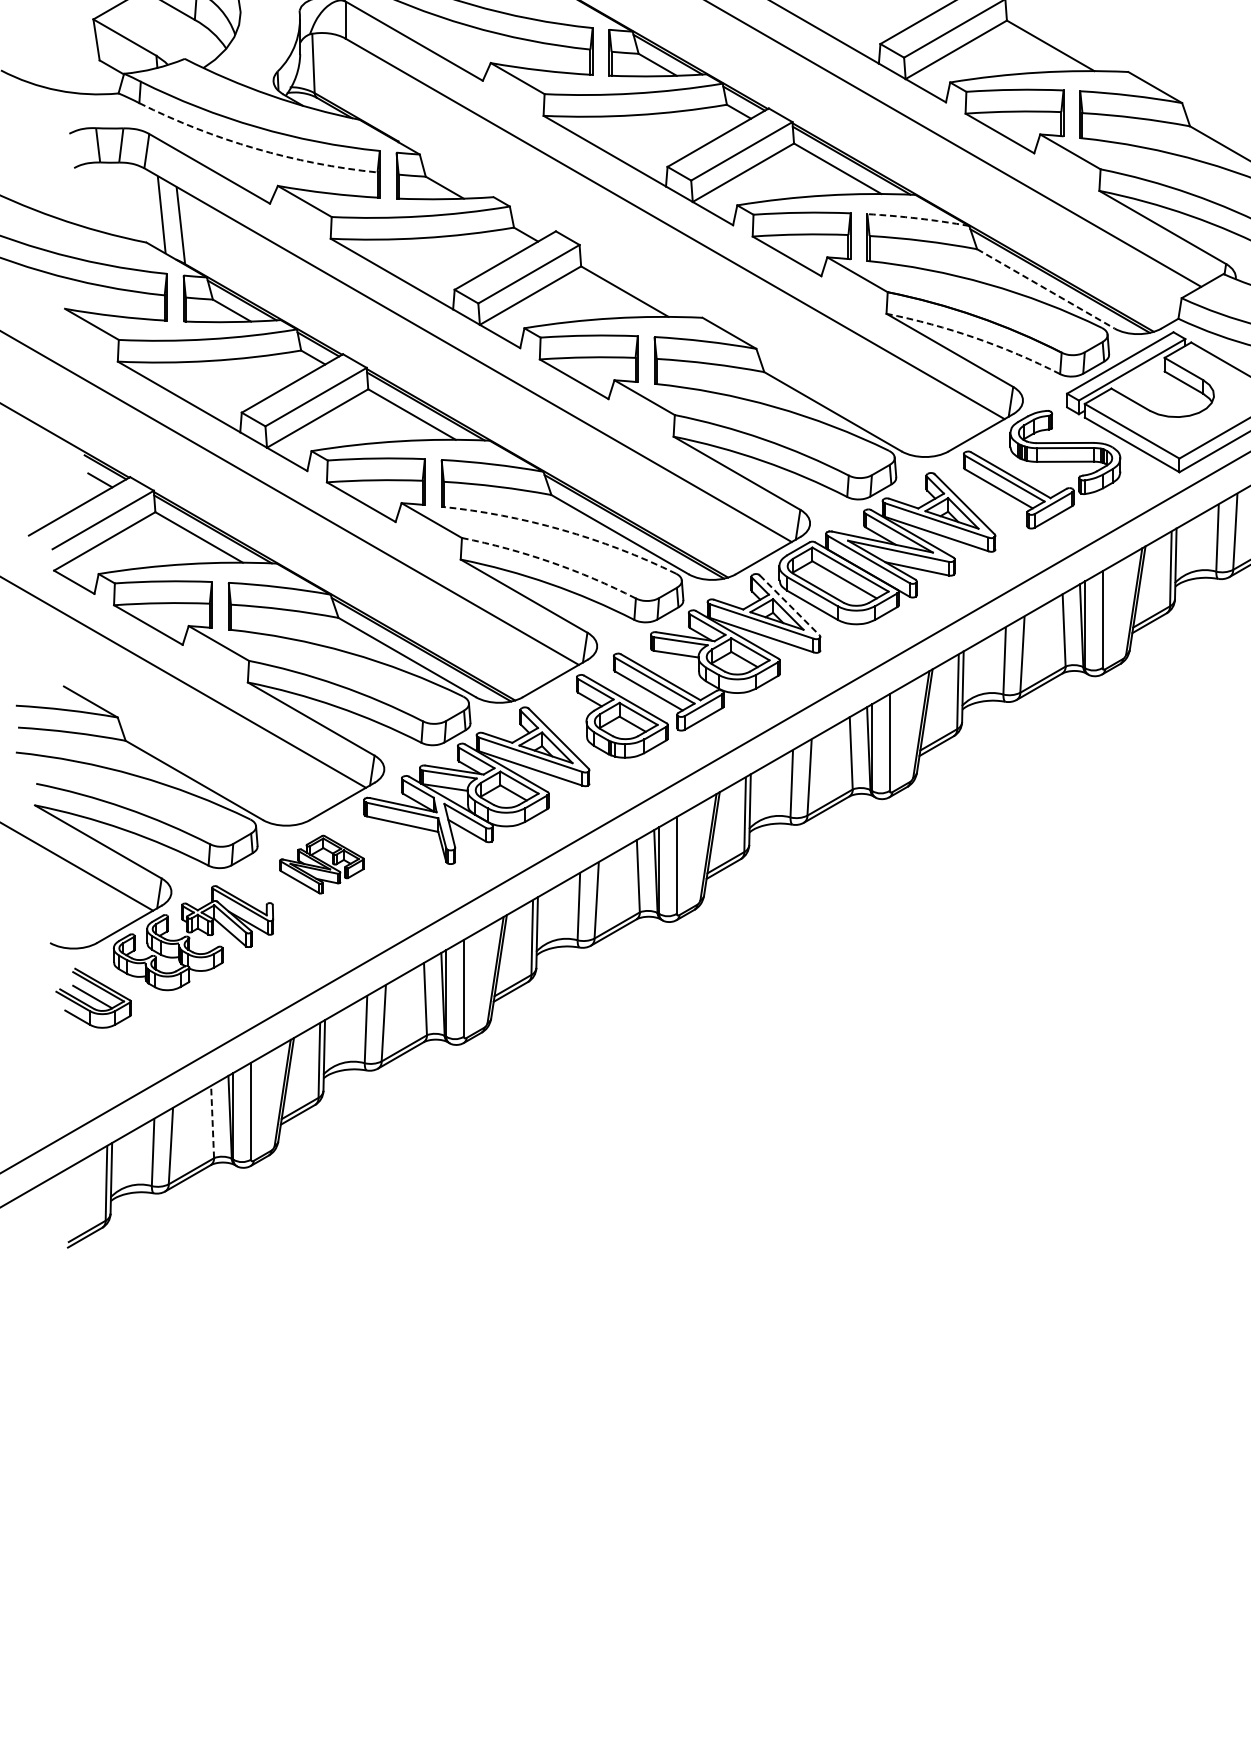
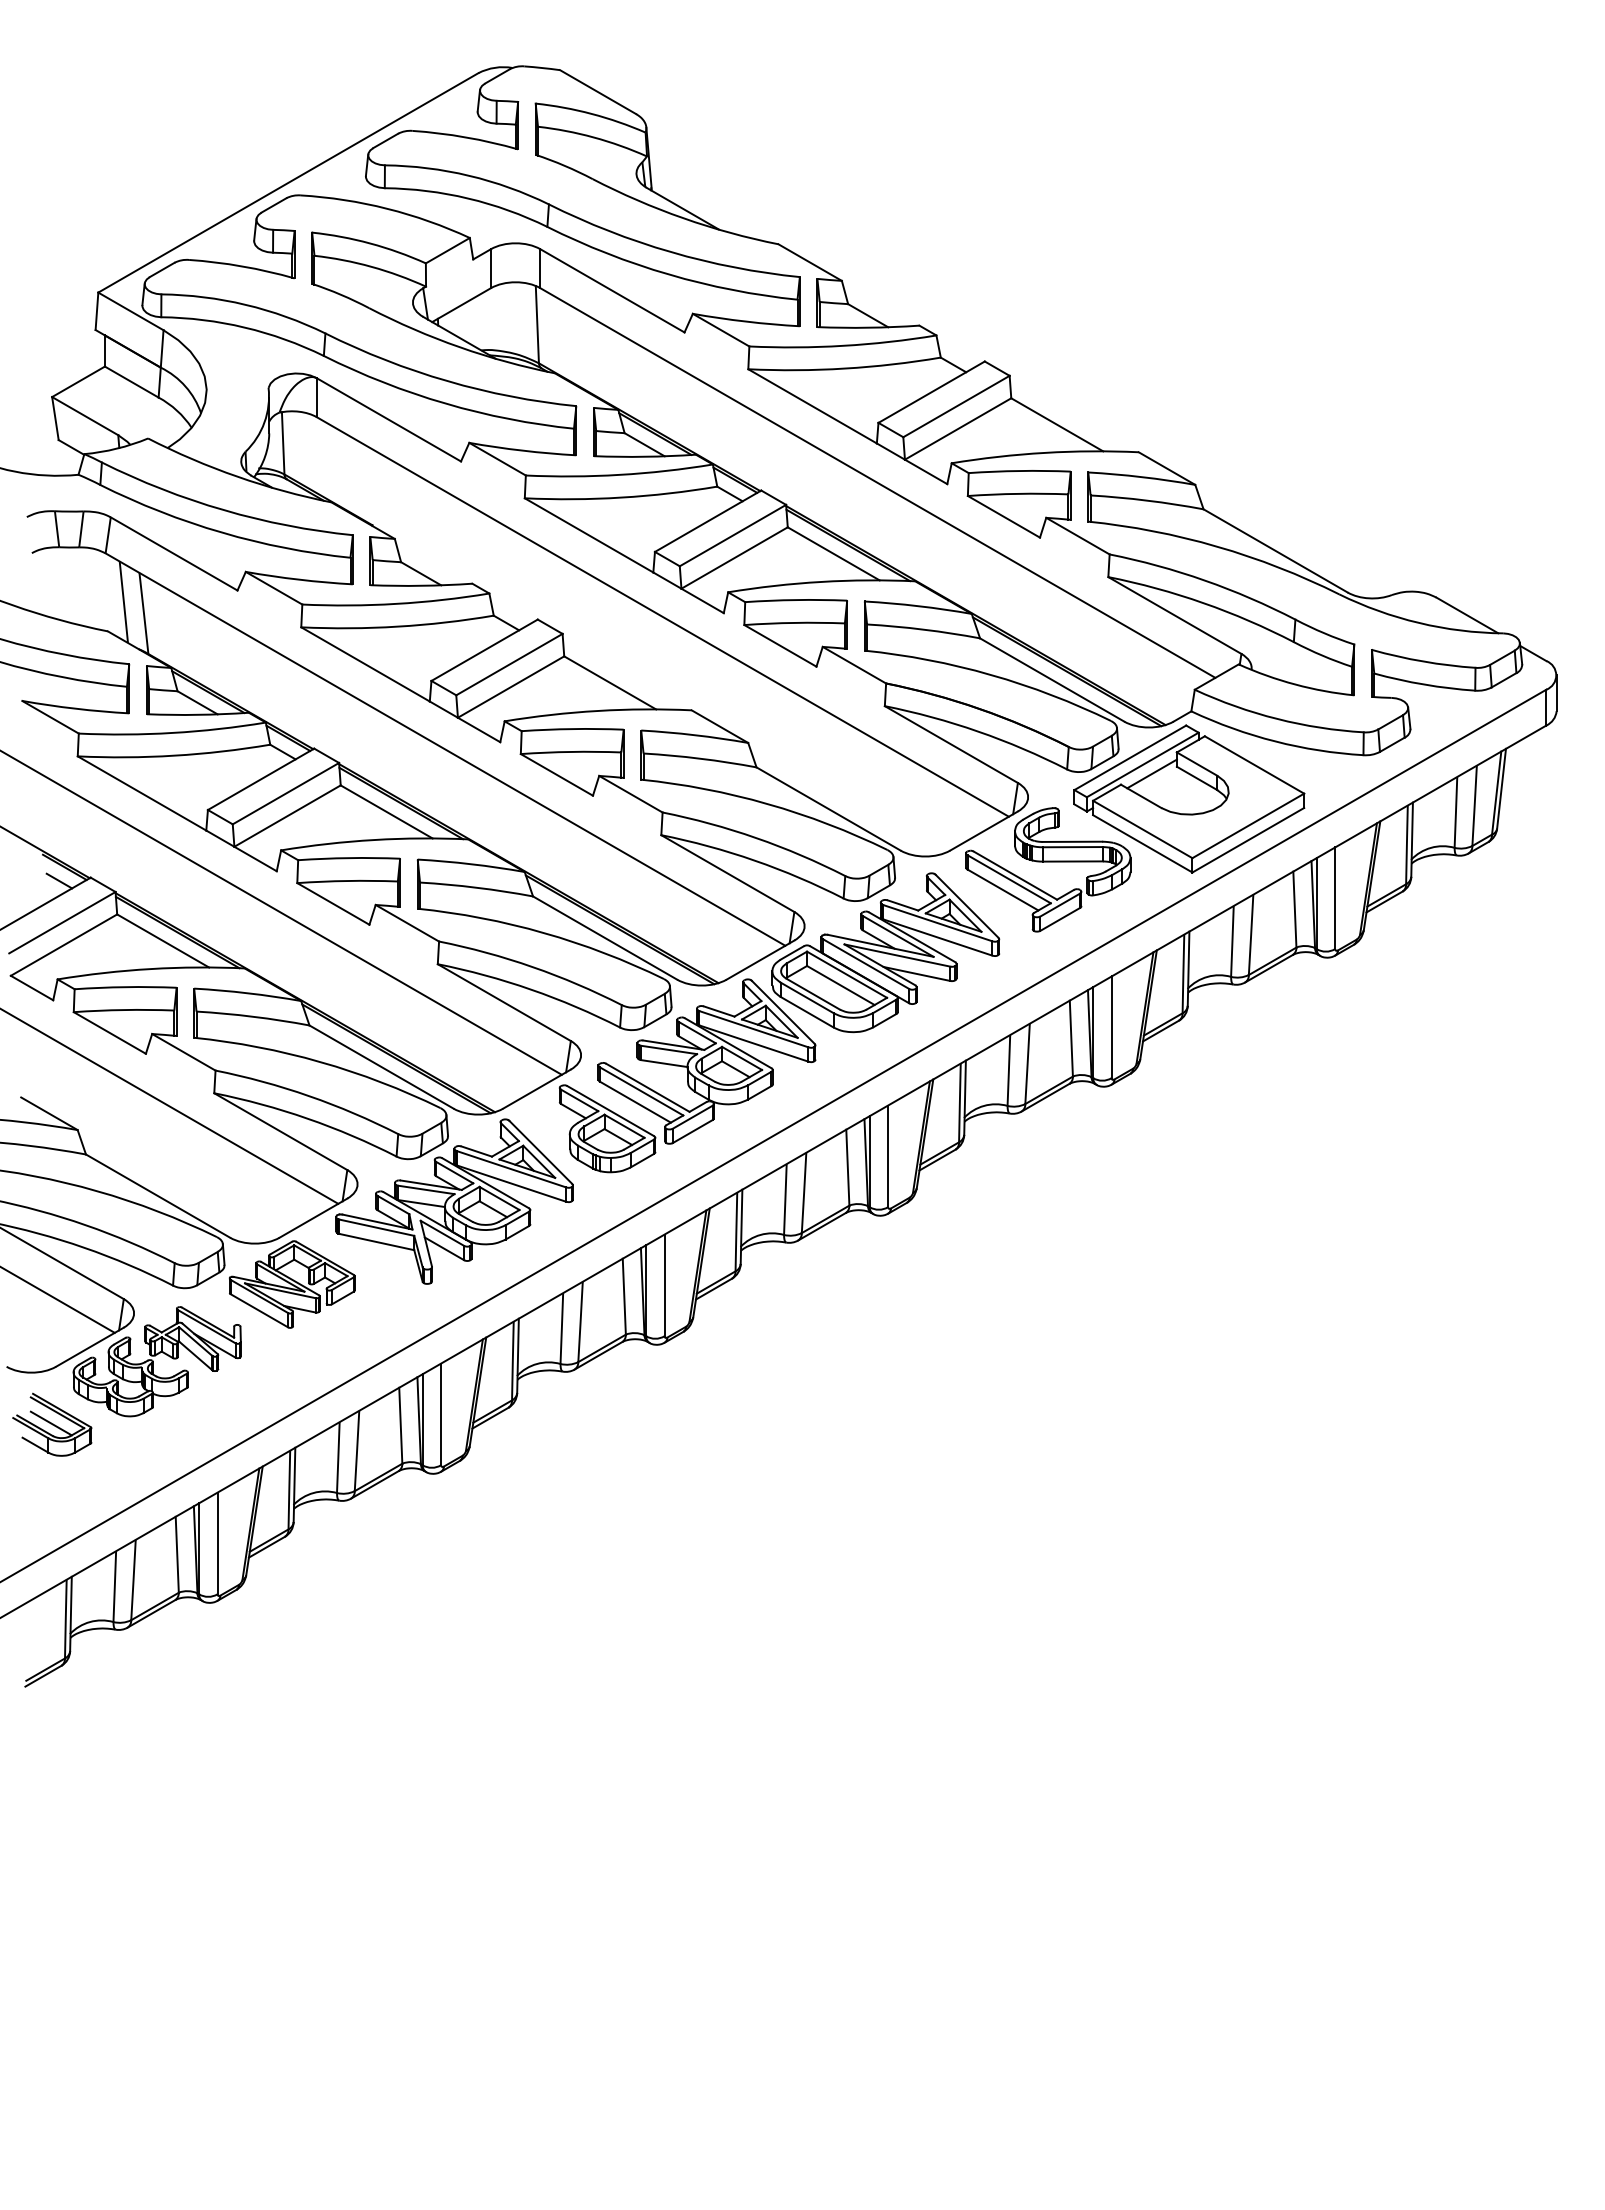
arc: (255, 148) -> (222, 532), dashed -> solid
arc: (918, 218) -> (918, 606), dashed -> solid
line: (1046, 289) -> (1052, 680), dashed -> solid
arc: (975, 337) -> (978, 731), dashed -> solid
line: (1140, 377) -> (1151, 773), added
arc: (561, 530) -> (543, 933), dashed -> solid
arc: (550, 562) -> (532, 967), dashed -> solid
line: (789, 605) -> (783, 1012), dashed -> solid
part: (321, 864) -> (291, 1284), size x1.43
line: (212, 1121) -> (177, 1554), dashed -> solid

